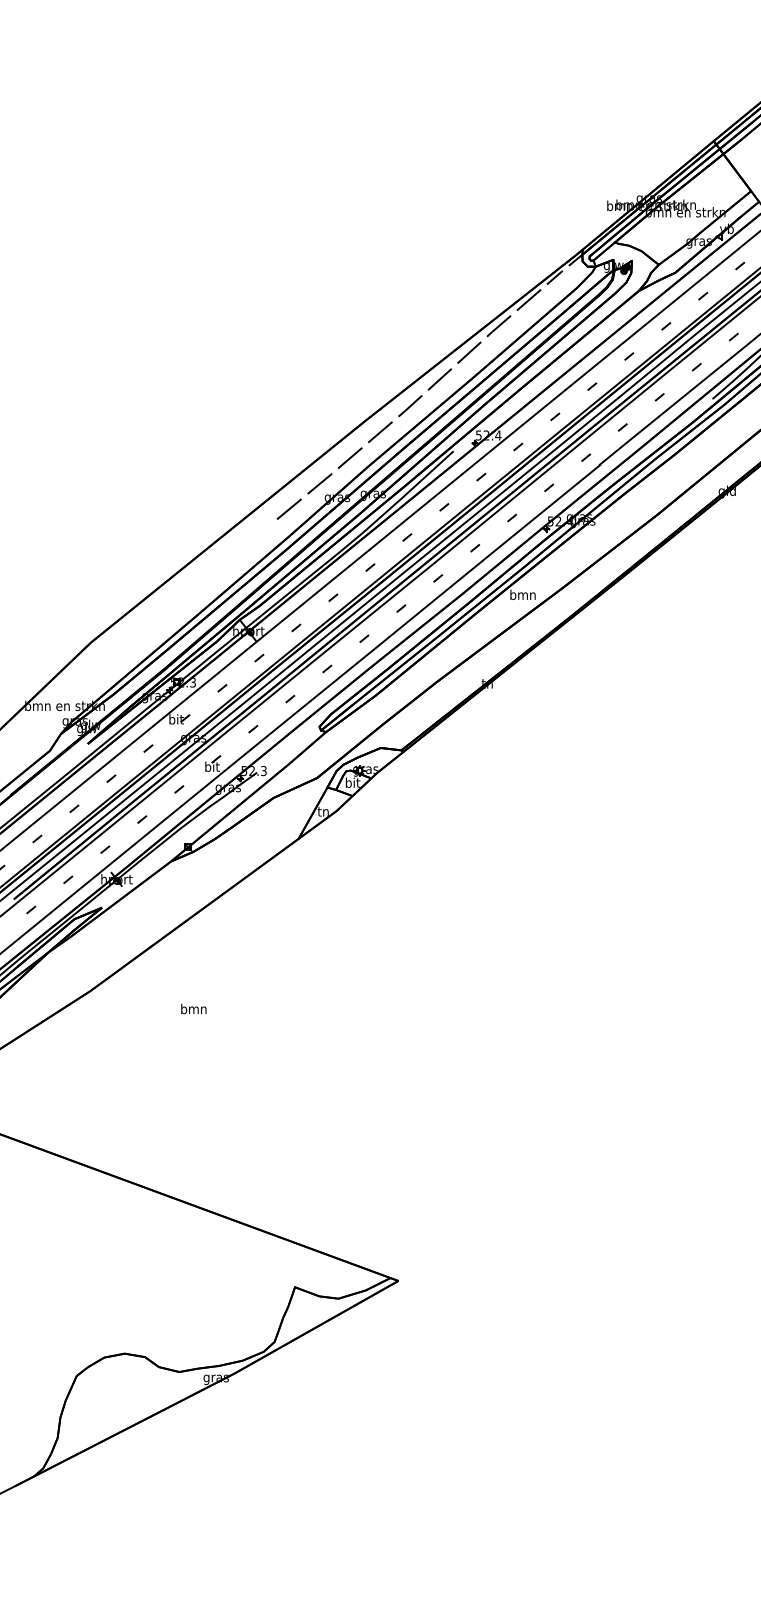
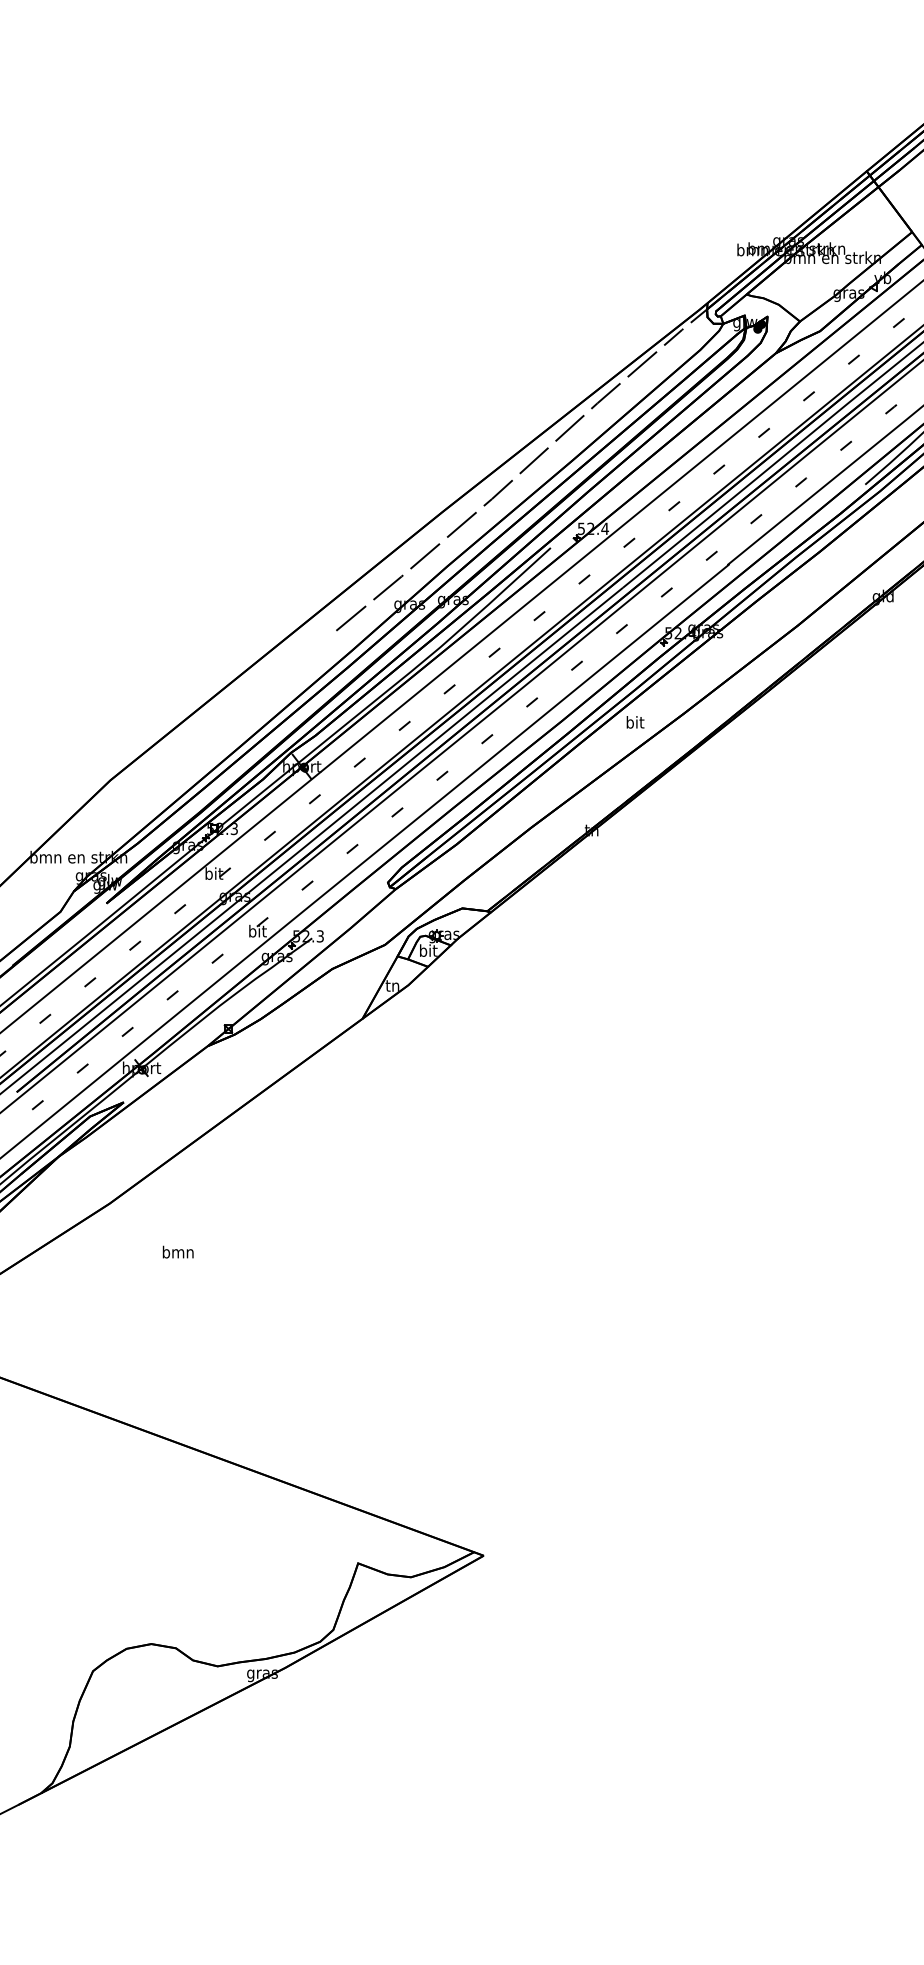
text: (522, 594) -> (634, 721), bmn -> bit
text: (193, 1008) -> (177, 1251), moved

